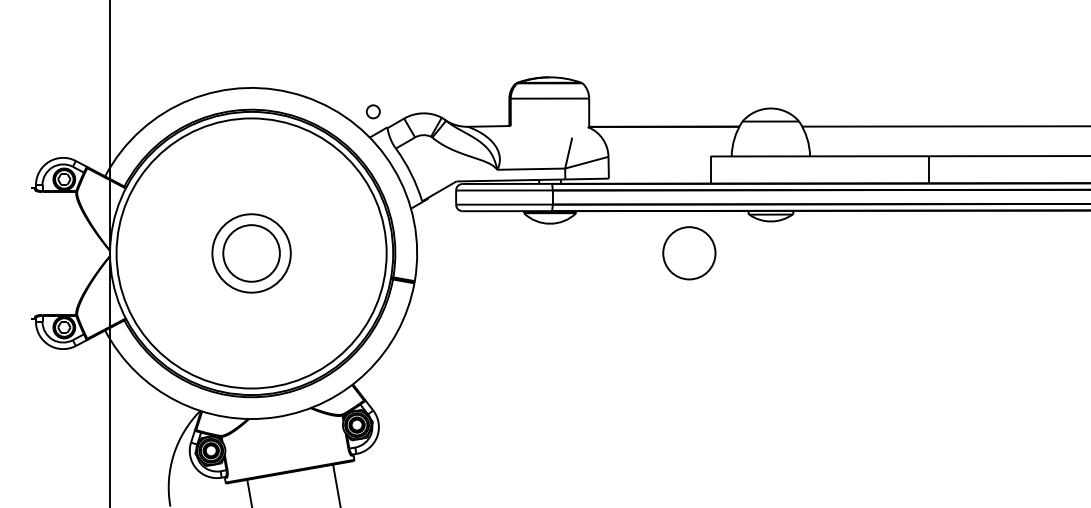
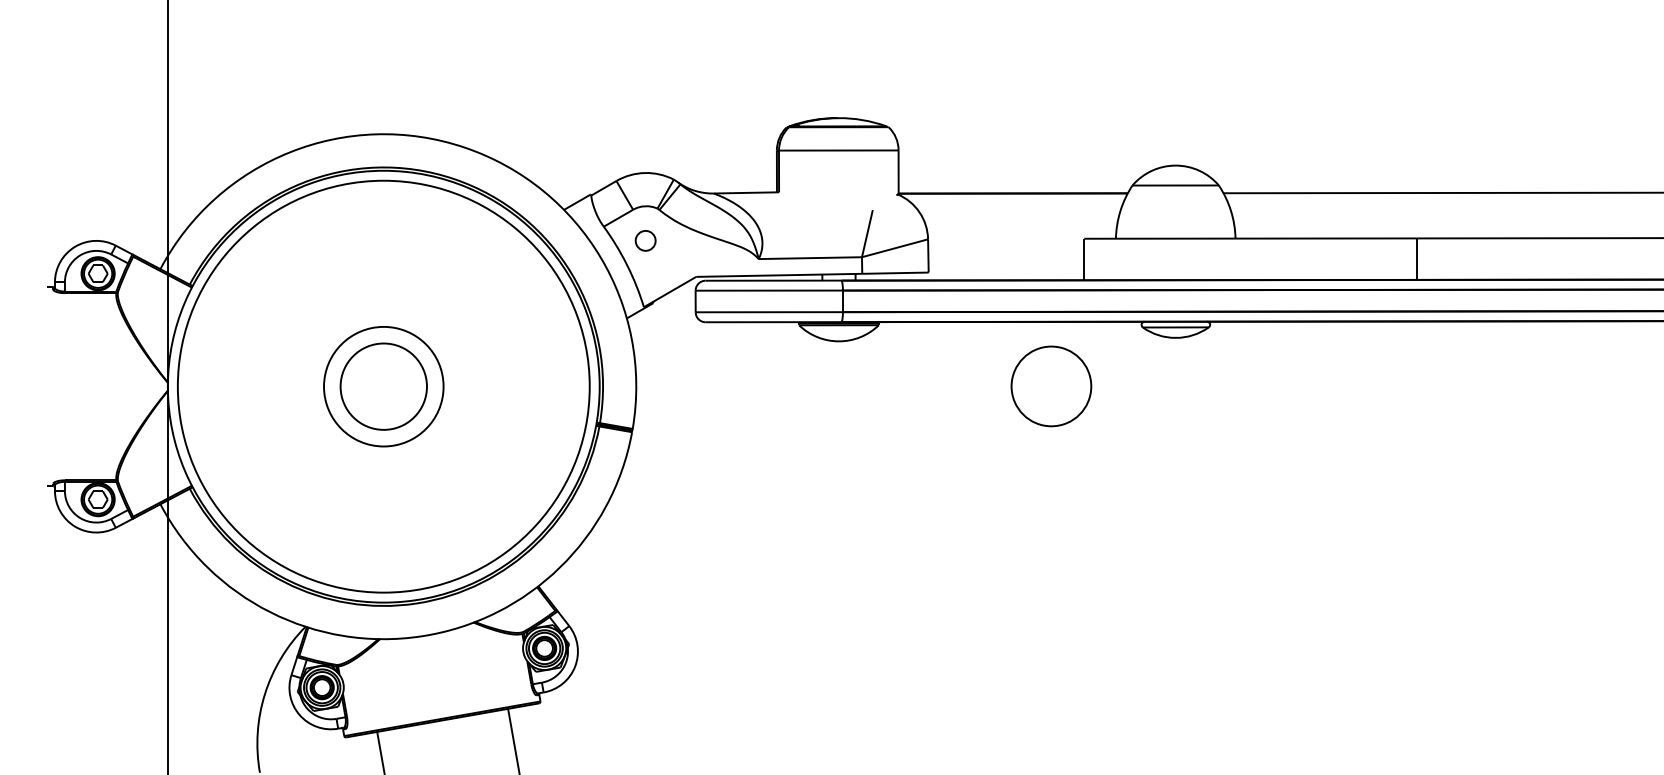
part: (372, 111) -> (644, 240), moved

